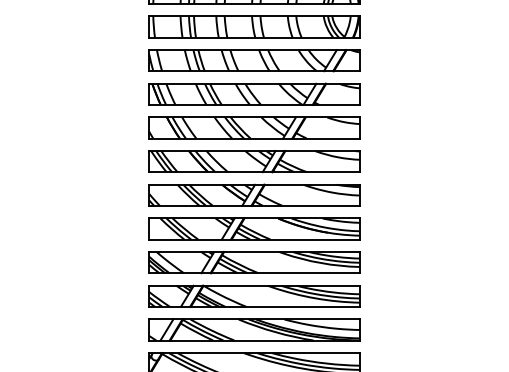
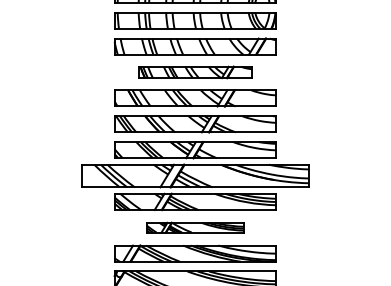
part: (254, 93) -> (195, 71), size x0.7
part: (254, 228) -> (195, 175), size x1.4
part: (254, 295) -> (195, 227), size x0.6

